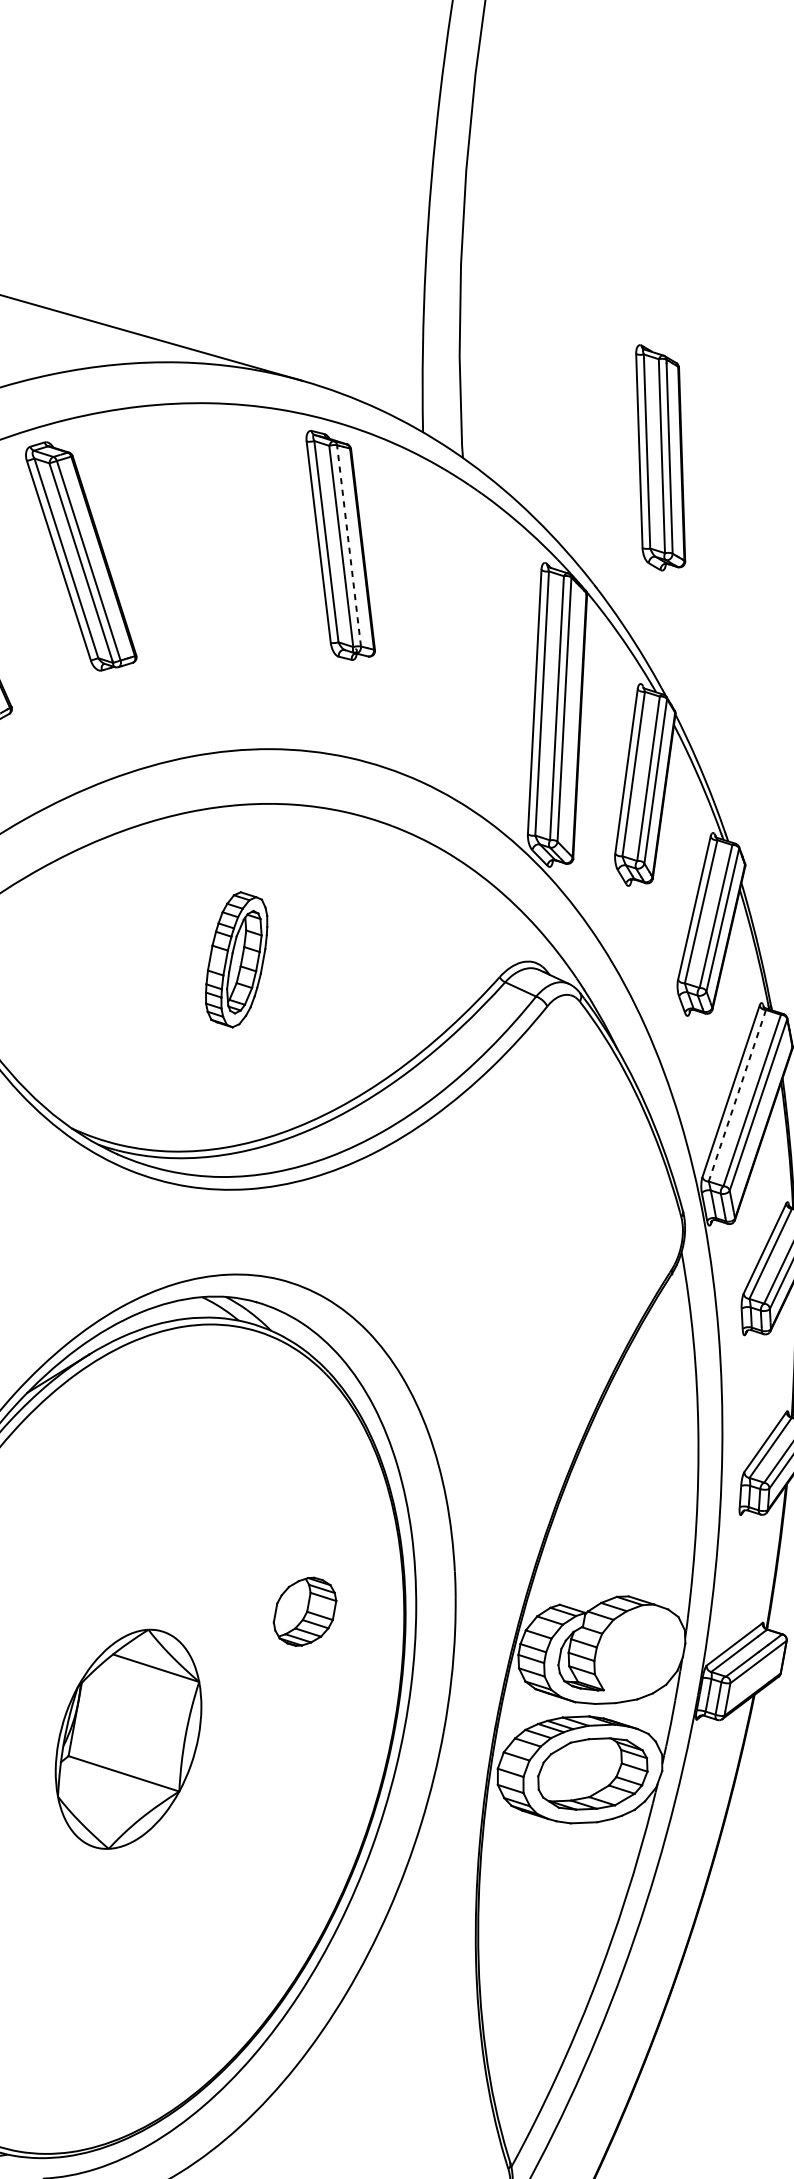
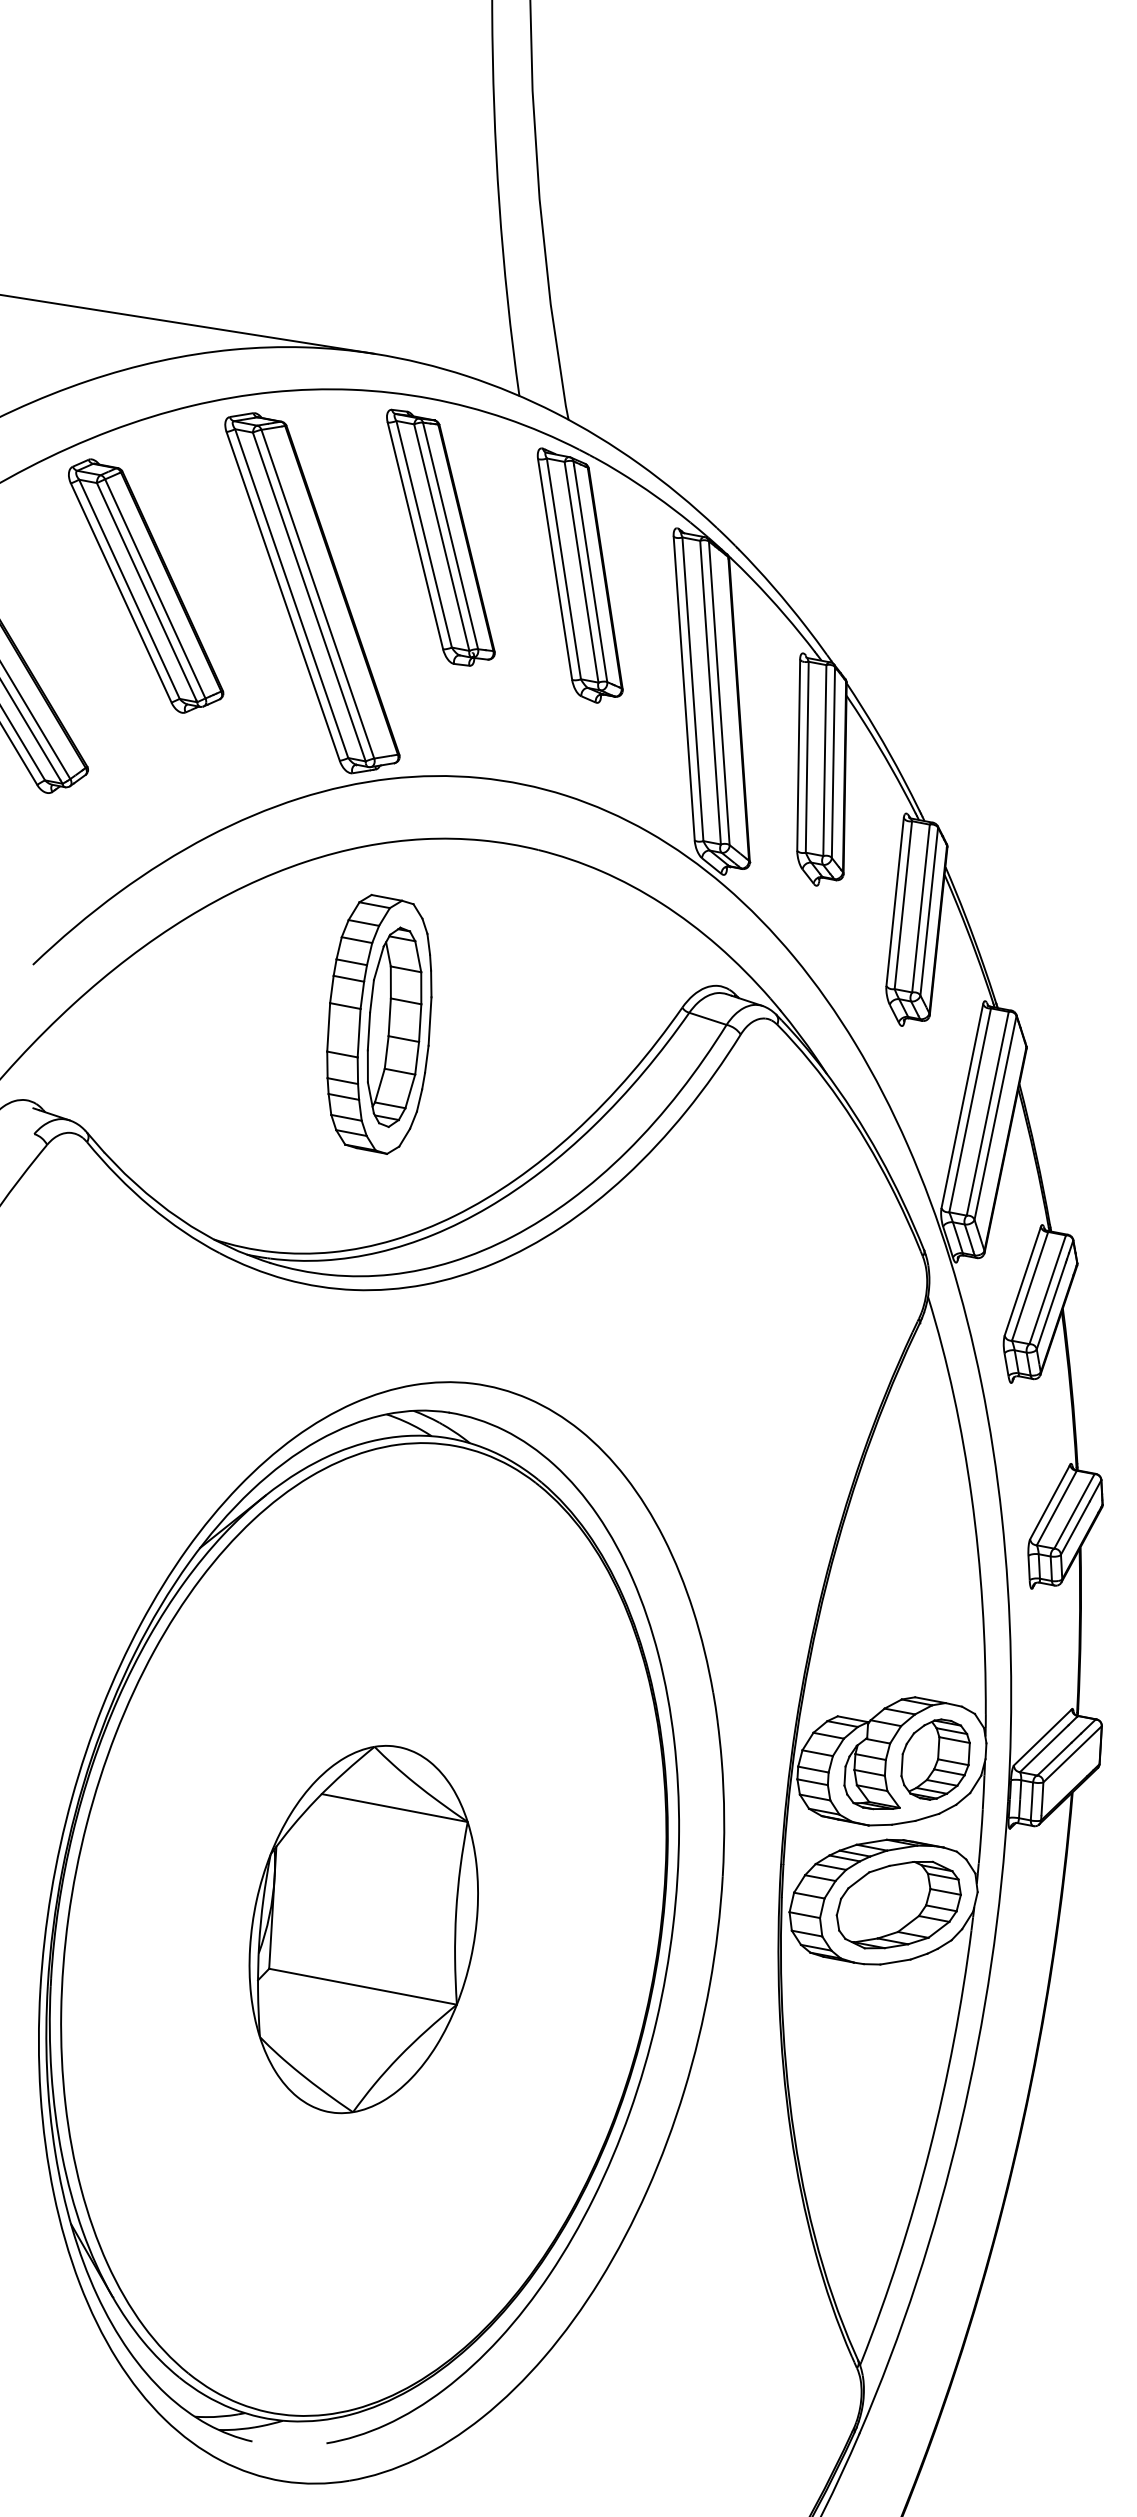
part: (659, 458) -> (579, 575), moved
line: (349, 545) -> (450, 535), dashed -> solid
part: (223, 581) -> (312, 593), added
part: (236, 959) -> (379, 1023), size x1.67
line: (737, 1095) -> (970, 1110), dashed -> solid
part: (304, 1611) -> (935, 1759), moved
part: (128, 1739) -> (363, 1929), size x1.43

